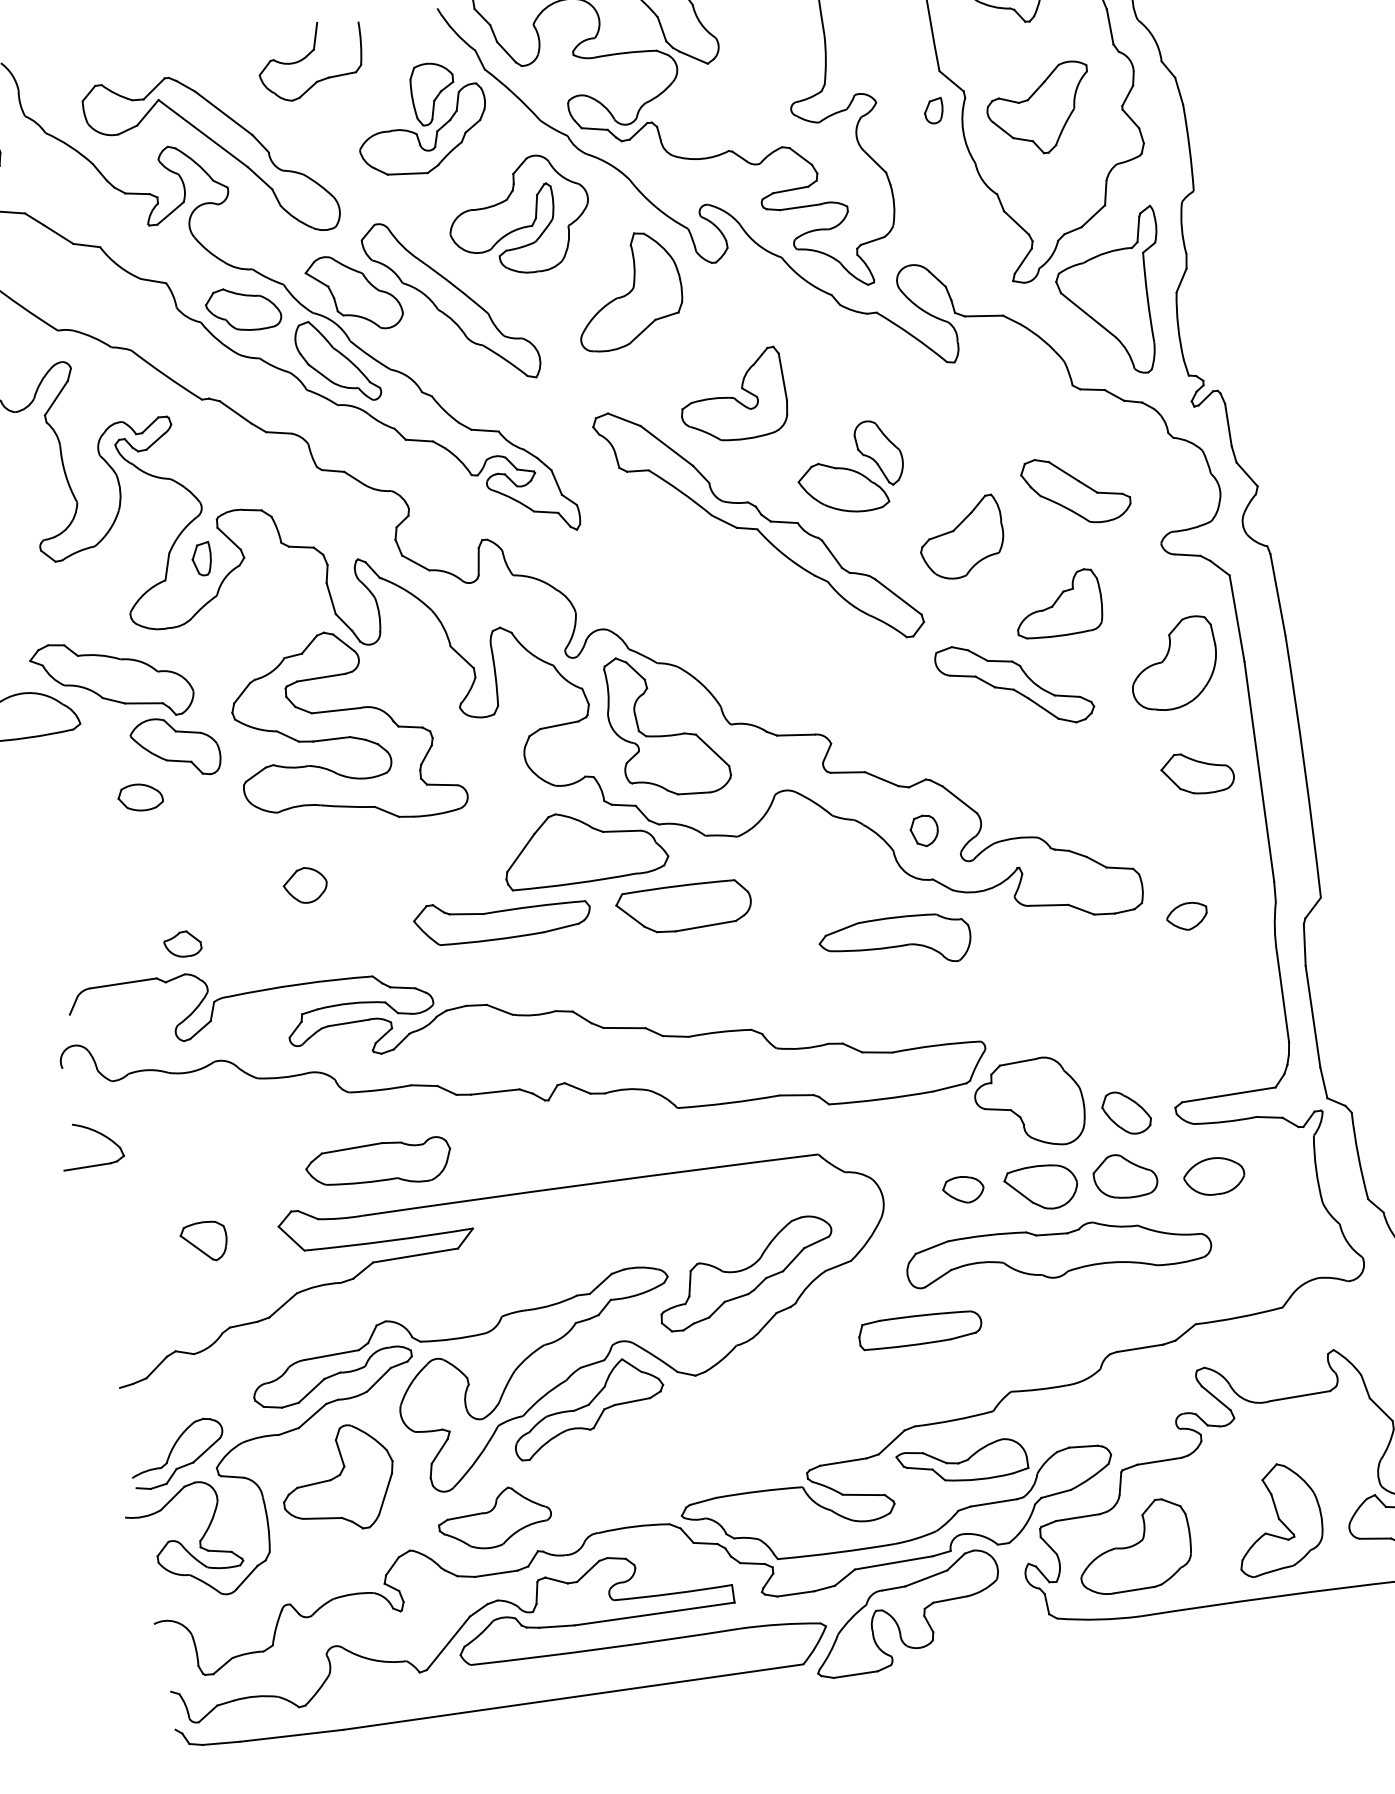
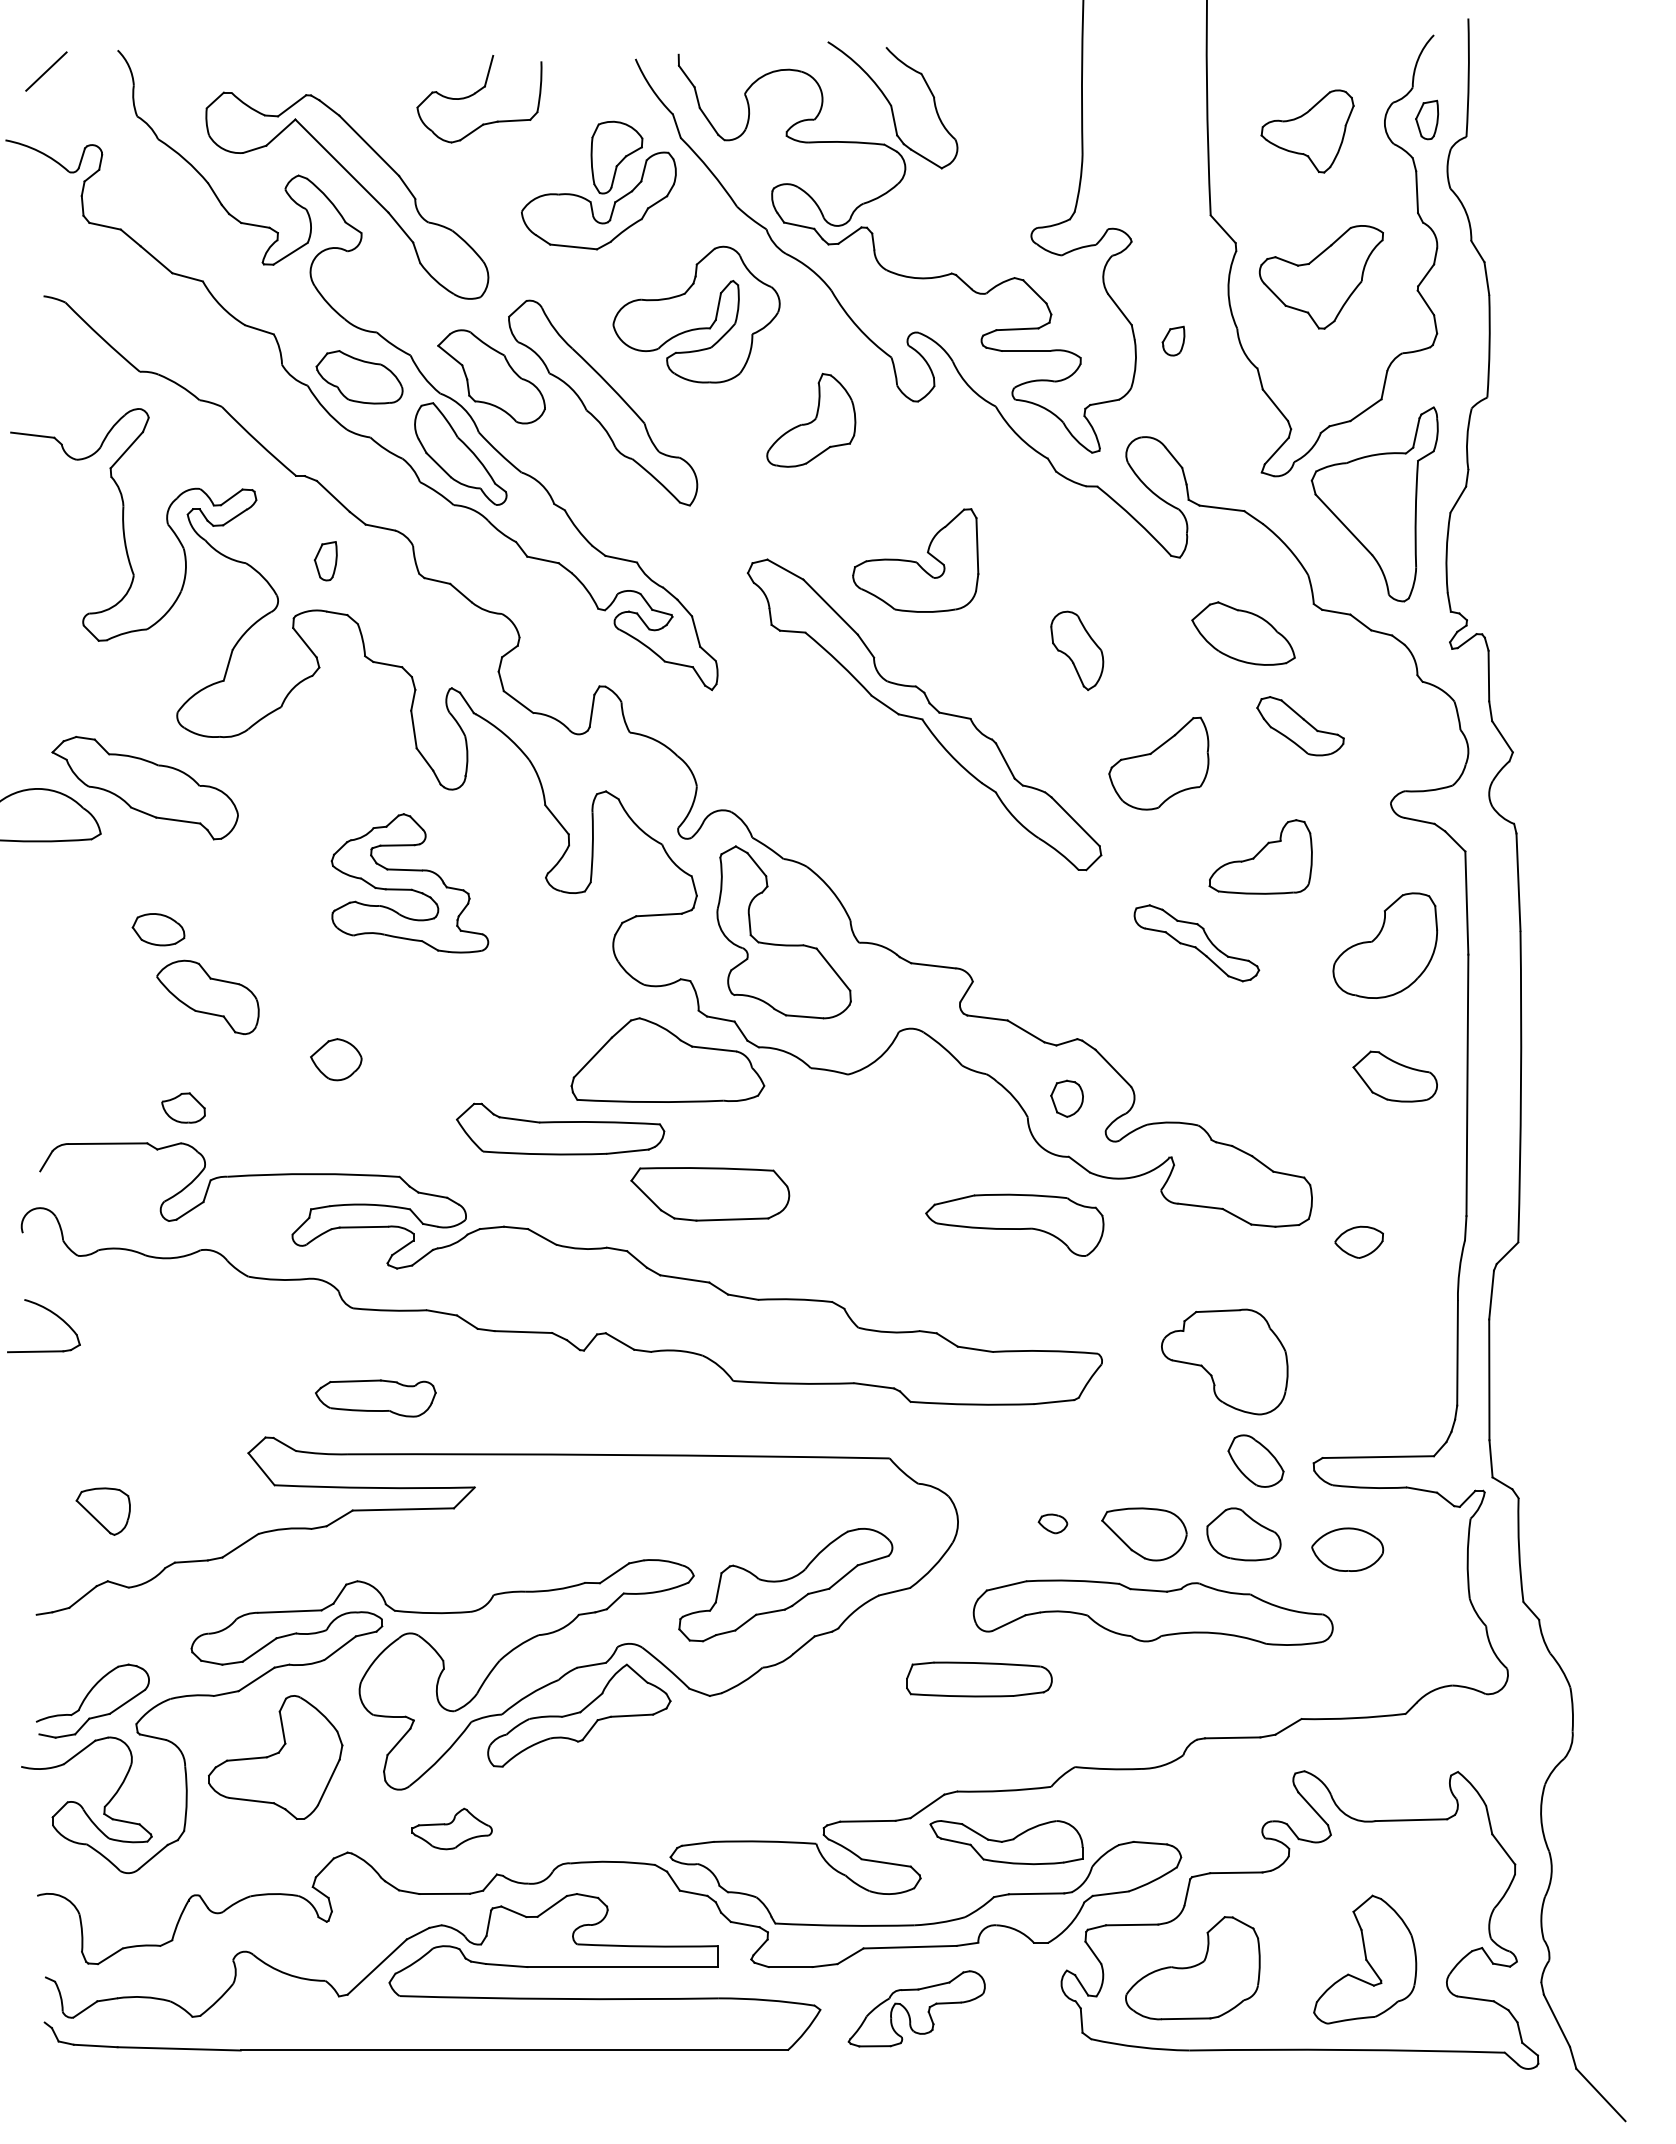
part: (933, 110) -> (1173, 340), moved
part: (628, 291) -> (811, 420), size x0.7
part: (843, 487) -> (1243, 633), moved
part: (1075, 489) -> (1300, 725), size x0.7
part: (201, 559) -> (325, 561), moved
part: (1014, 684) -> (1196, 943), size x0.7
part: (345, 728) -> (409, 883), size x0.6
part: (175, 746) -> (207, 996), moved
part: (684, 907) -> (710, 1194), moved
part: (1029, 1103) -> (1224, 1361), moved
part: (378, 1165) -> (375, 1398), size x0.7
part: (962, 1189) -> (1052, 1523), size x0.6
part: (203, 1241) -> (102, 1511), moved
part: (494, 1517) -> (451, 1828), size x0.6
part: (906, 1613) -> (916, 2008), size x0.6

